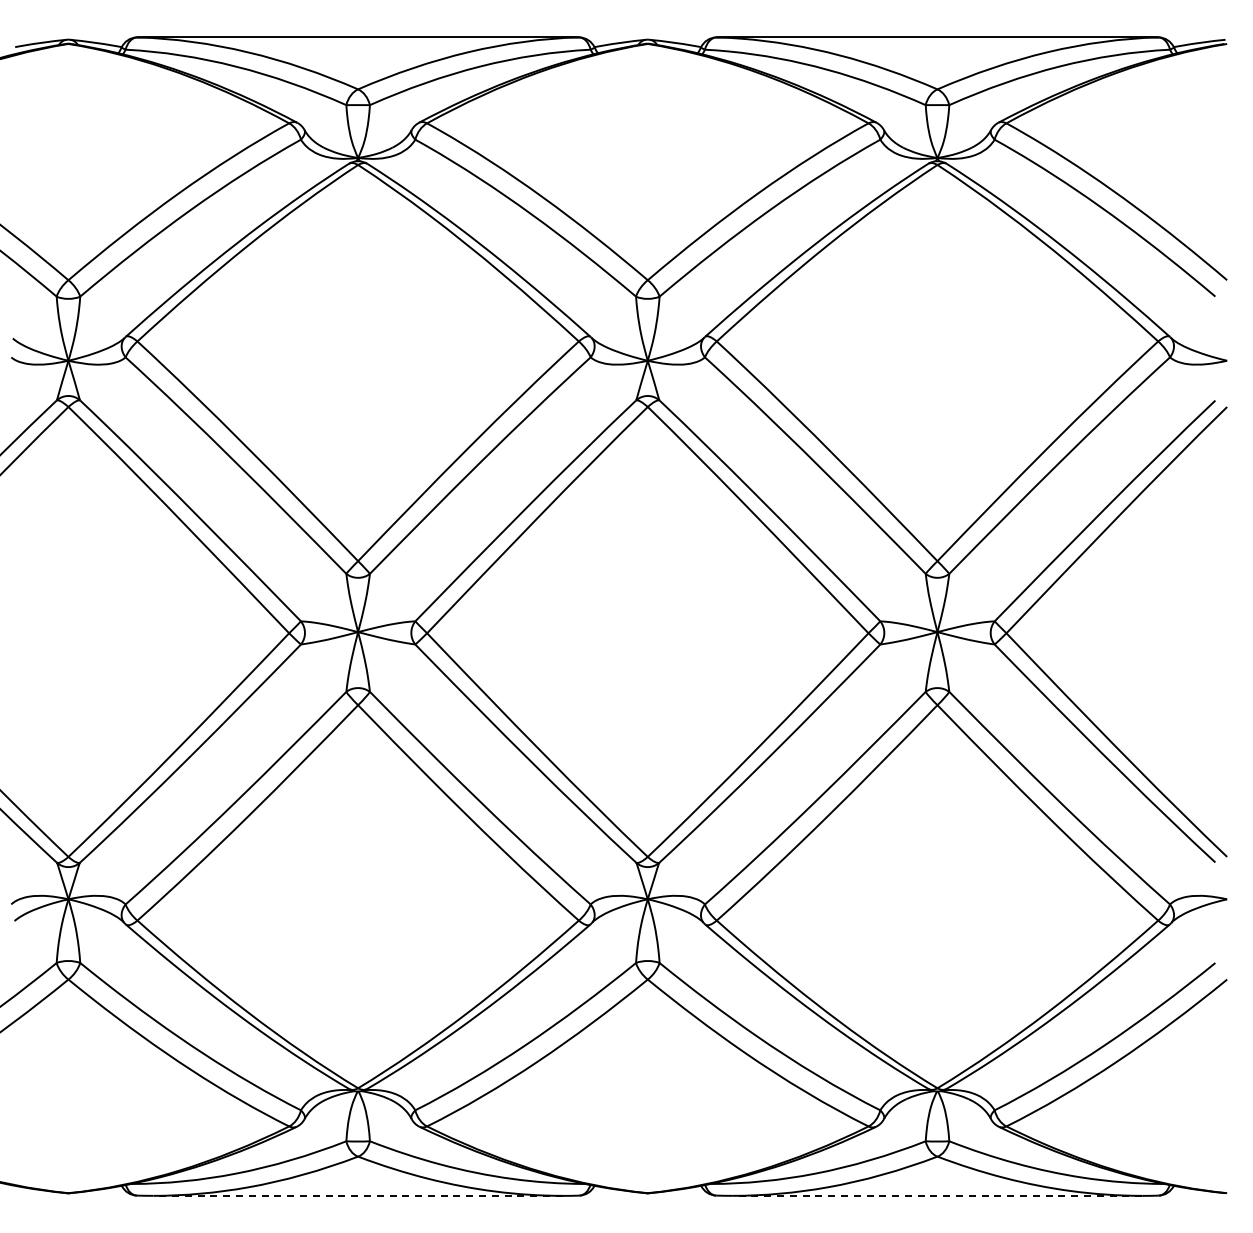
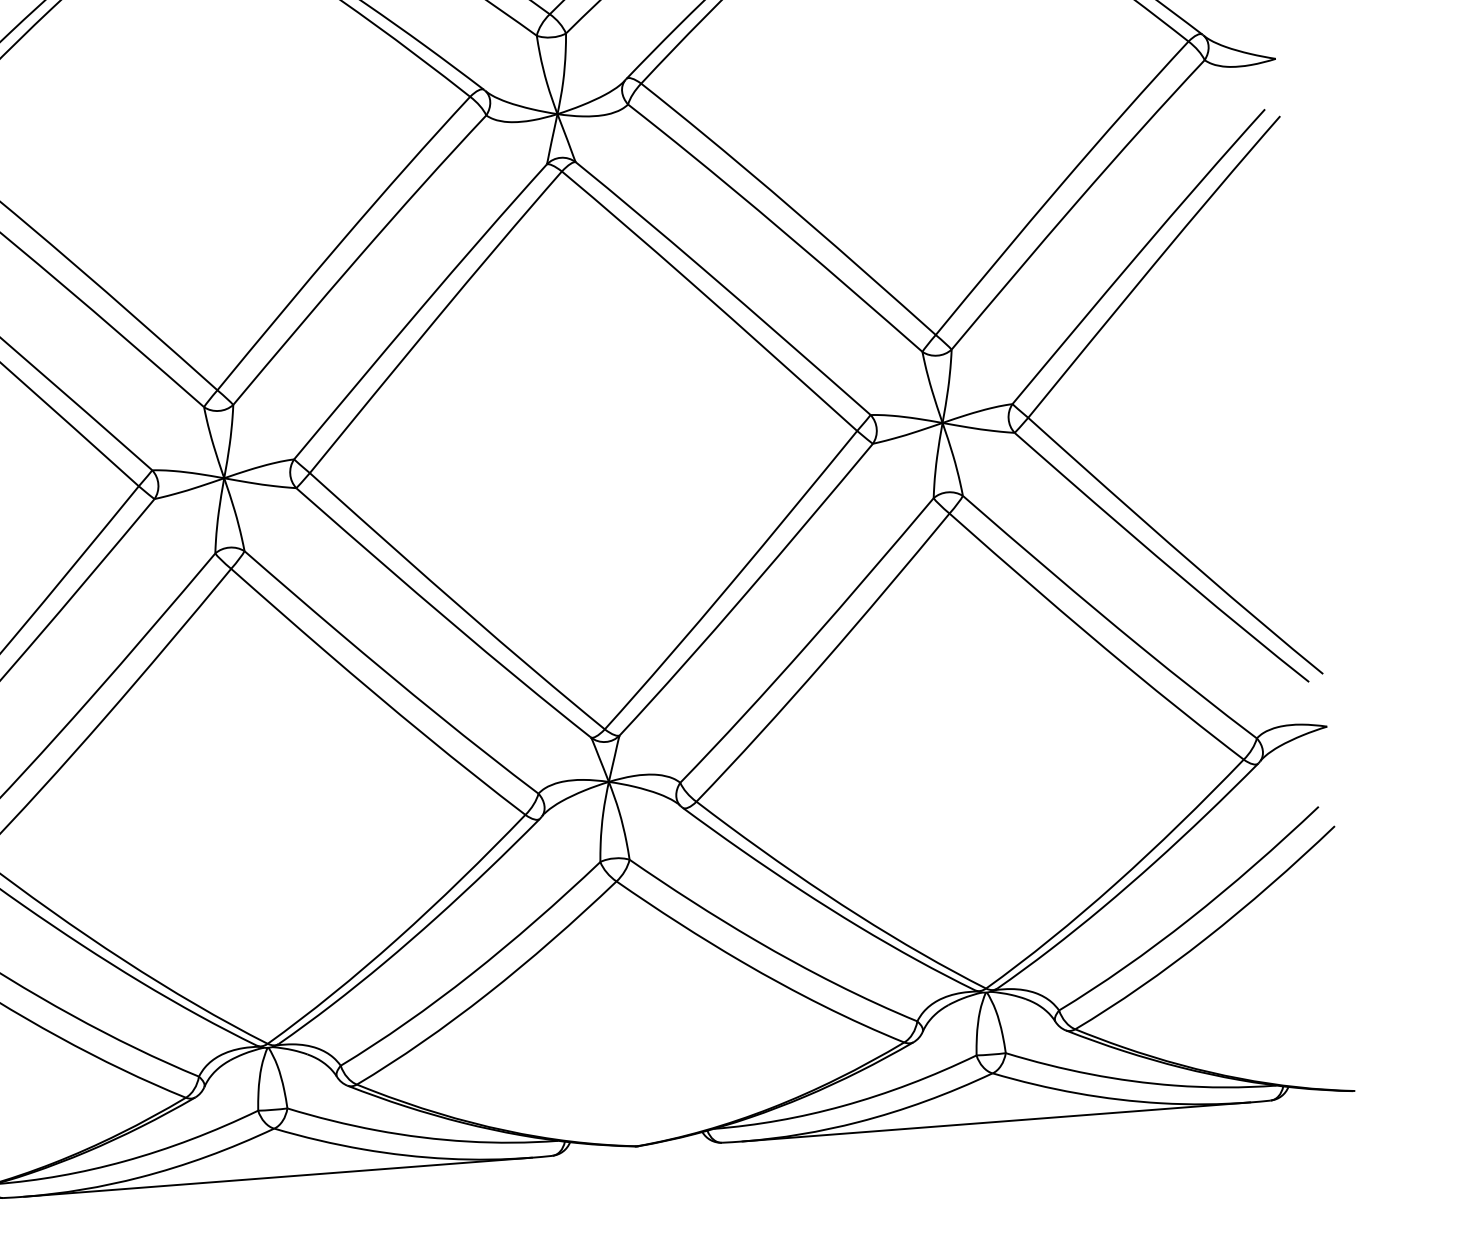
line: (358, 1195) -> (278, 1176), dashed -> solid
line: (937, 1195) -> (996, 1121), dashed -> solid

